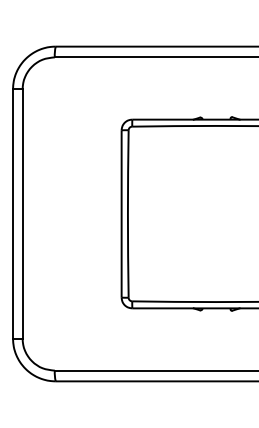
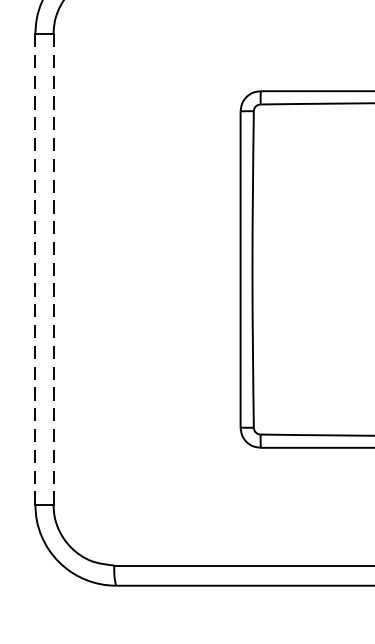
line: (13, 214) -> (36, 270), solid -> dashed
line: (22, 214) -> (53, 270), solid -> dashed

